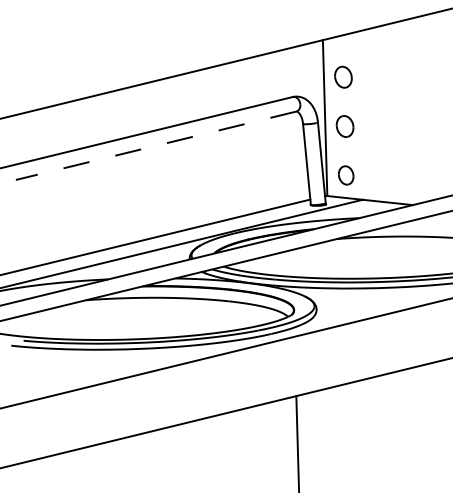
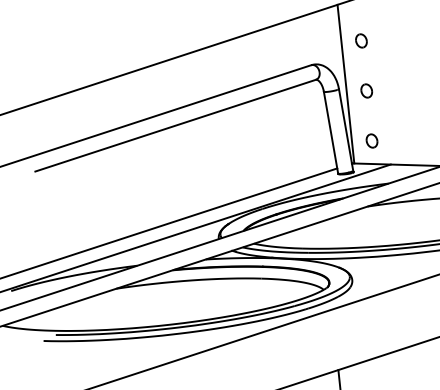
part: (343, 76) -> (361, 40), size x0.62
part: (344, 125) -> (366, 90), size x0.62
line: (155, 145) -> (175, 125), dashed -> solid
part: (346, 175) -> (372, 141), size x0.71

